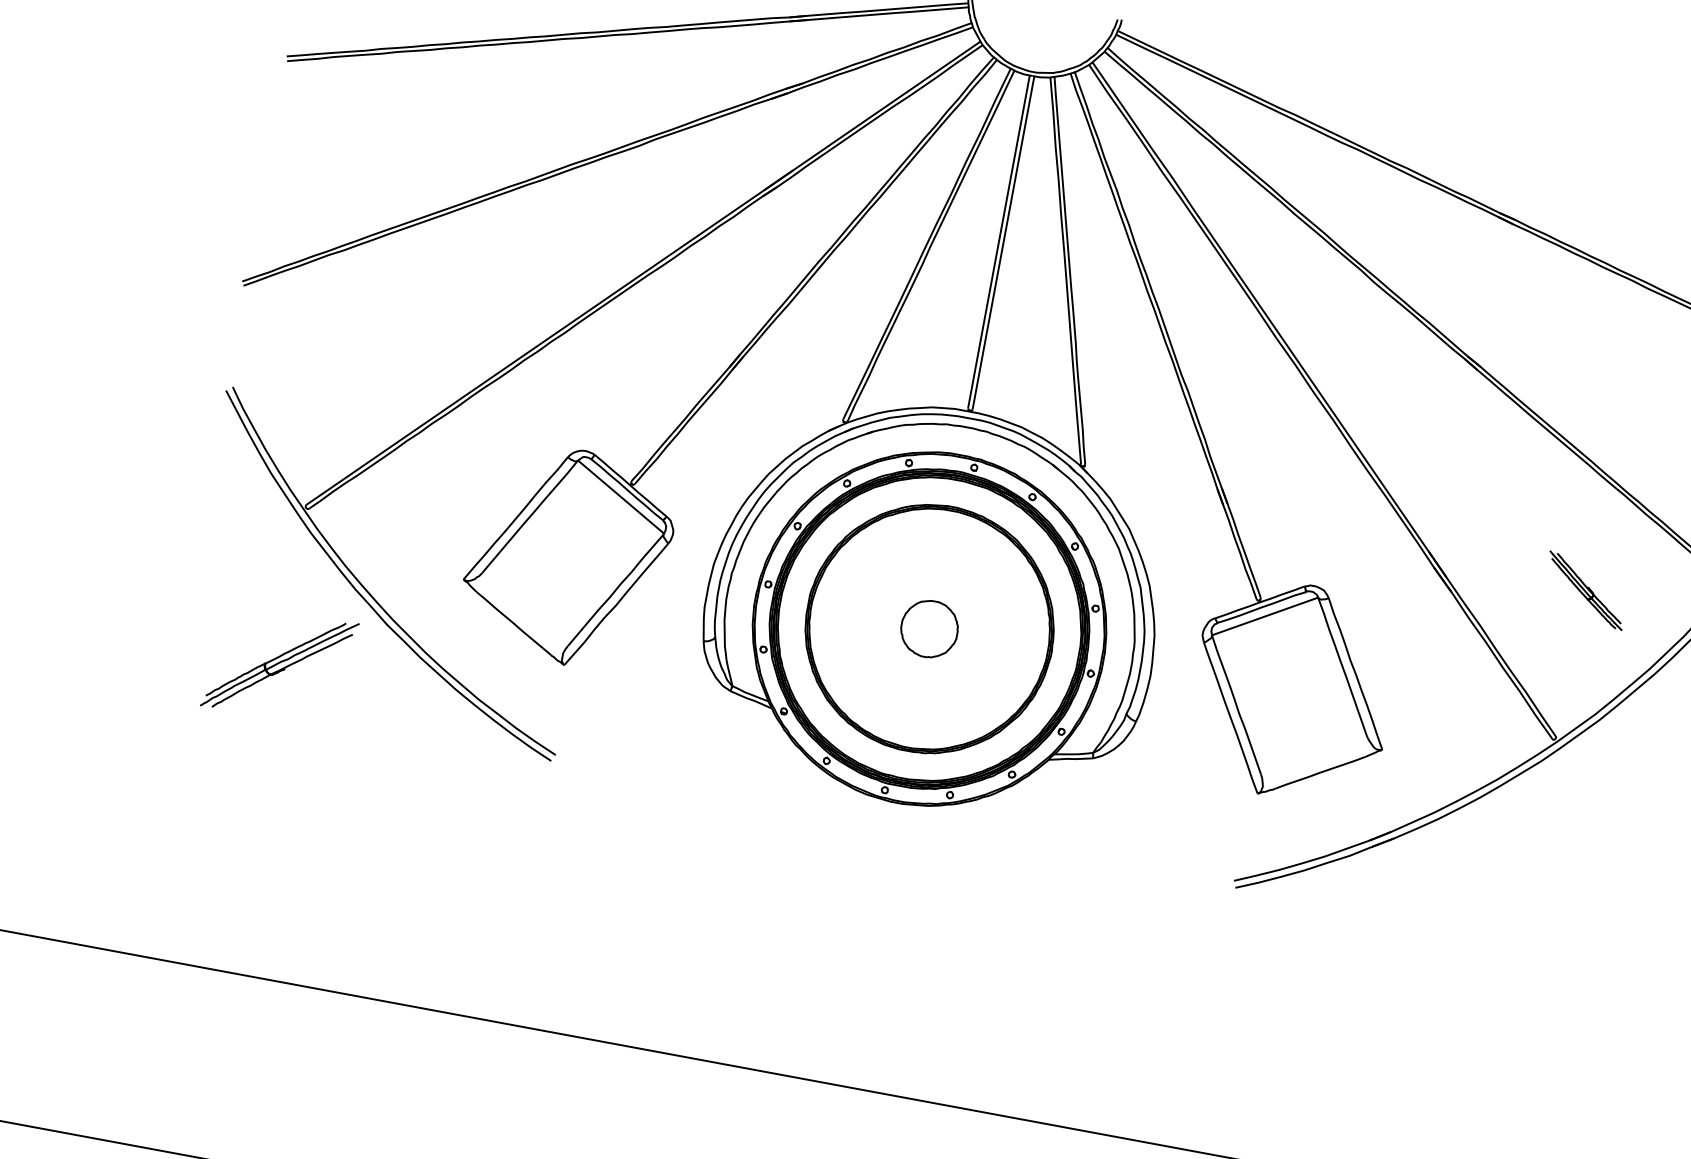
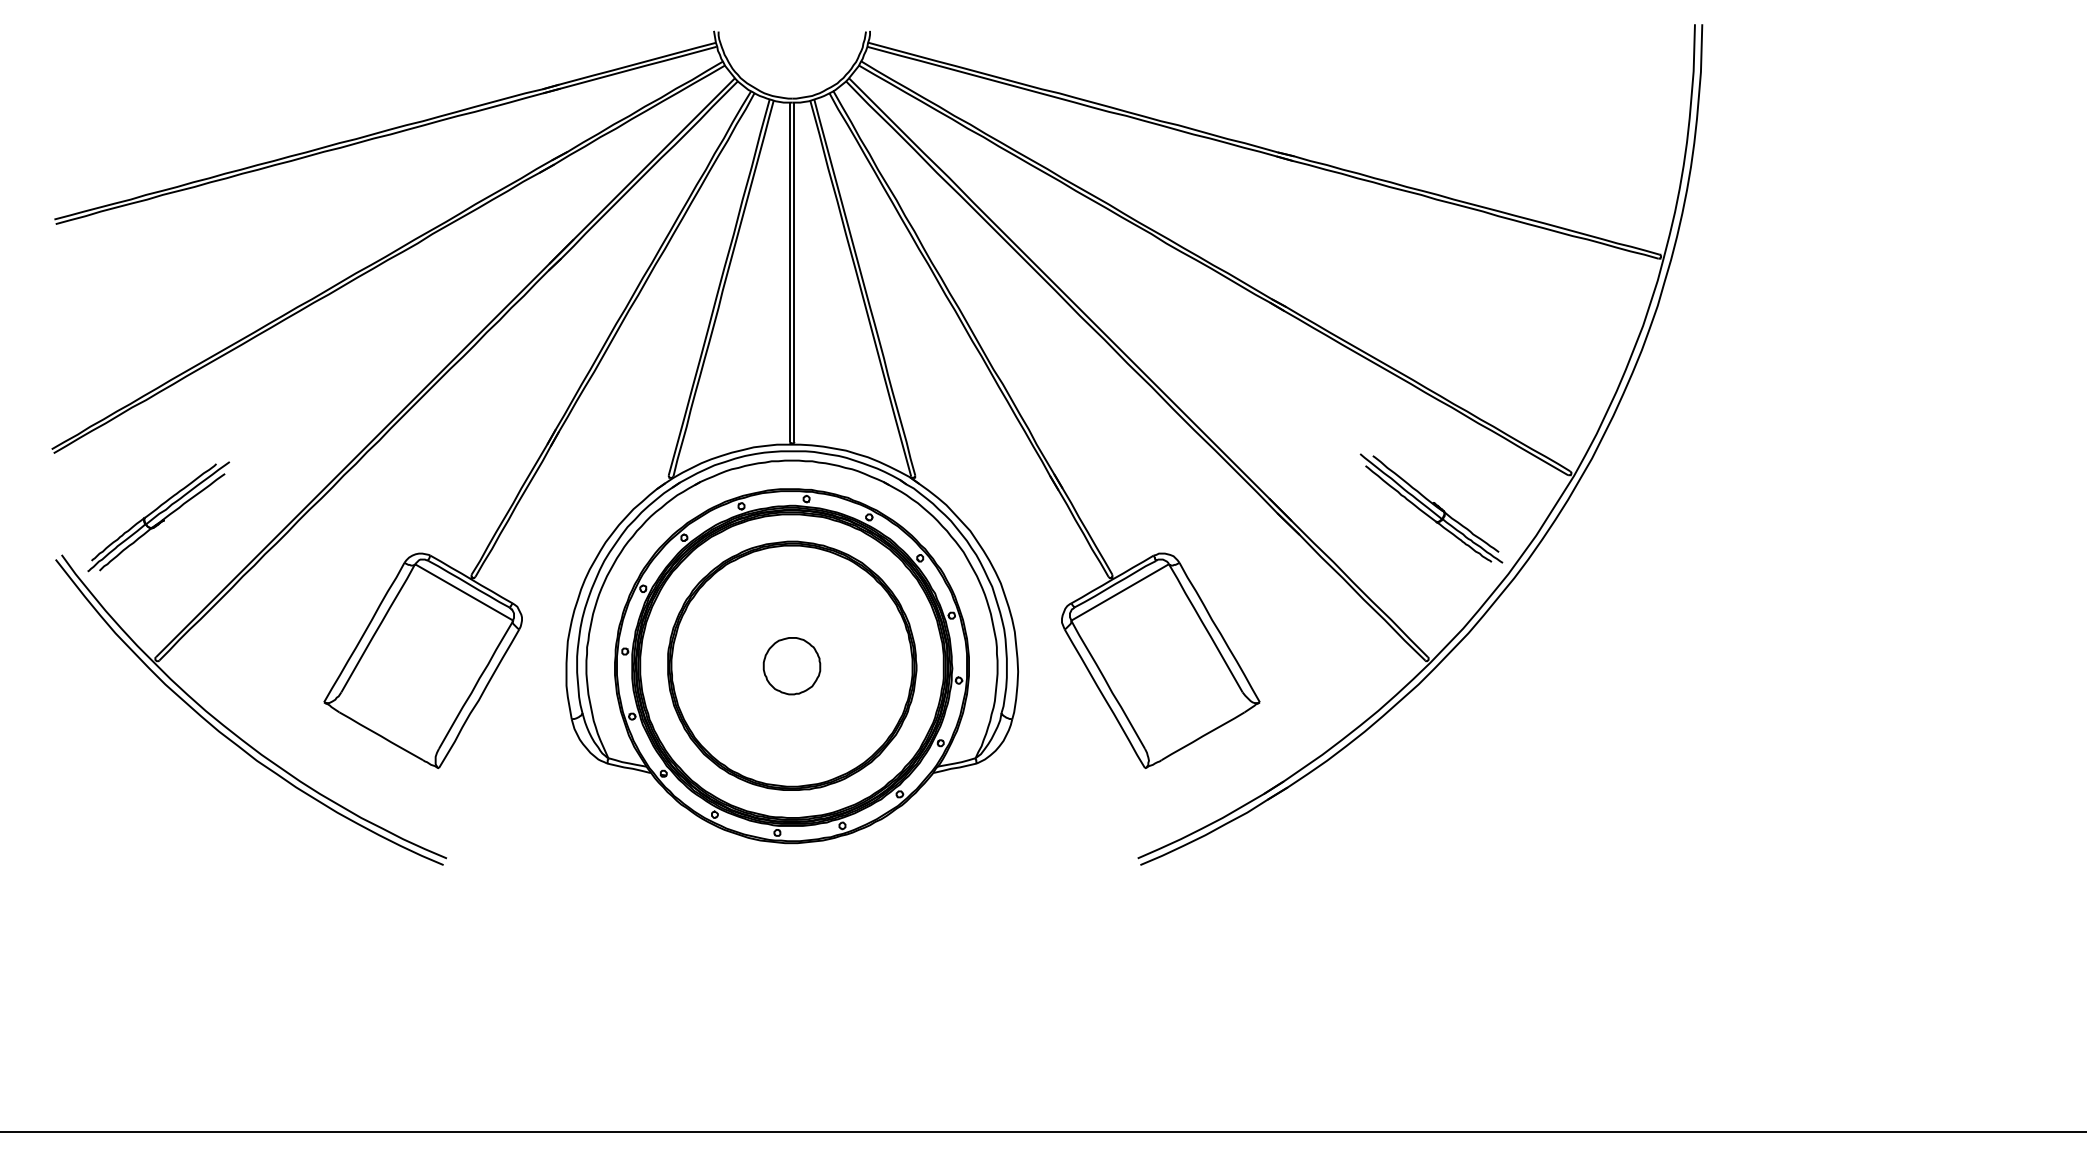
part: (1586, 590) -> (1431, 508), size x1.67
part: (279, 664) -> (158, 516), moved

